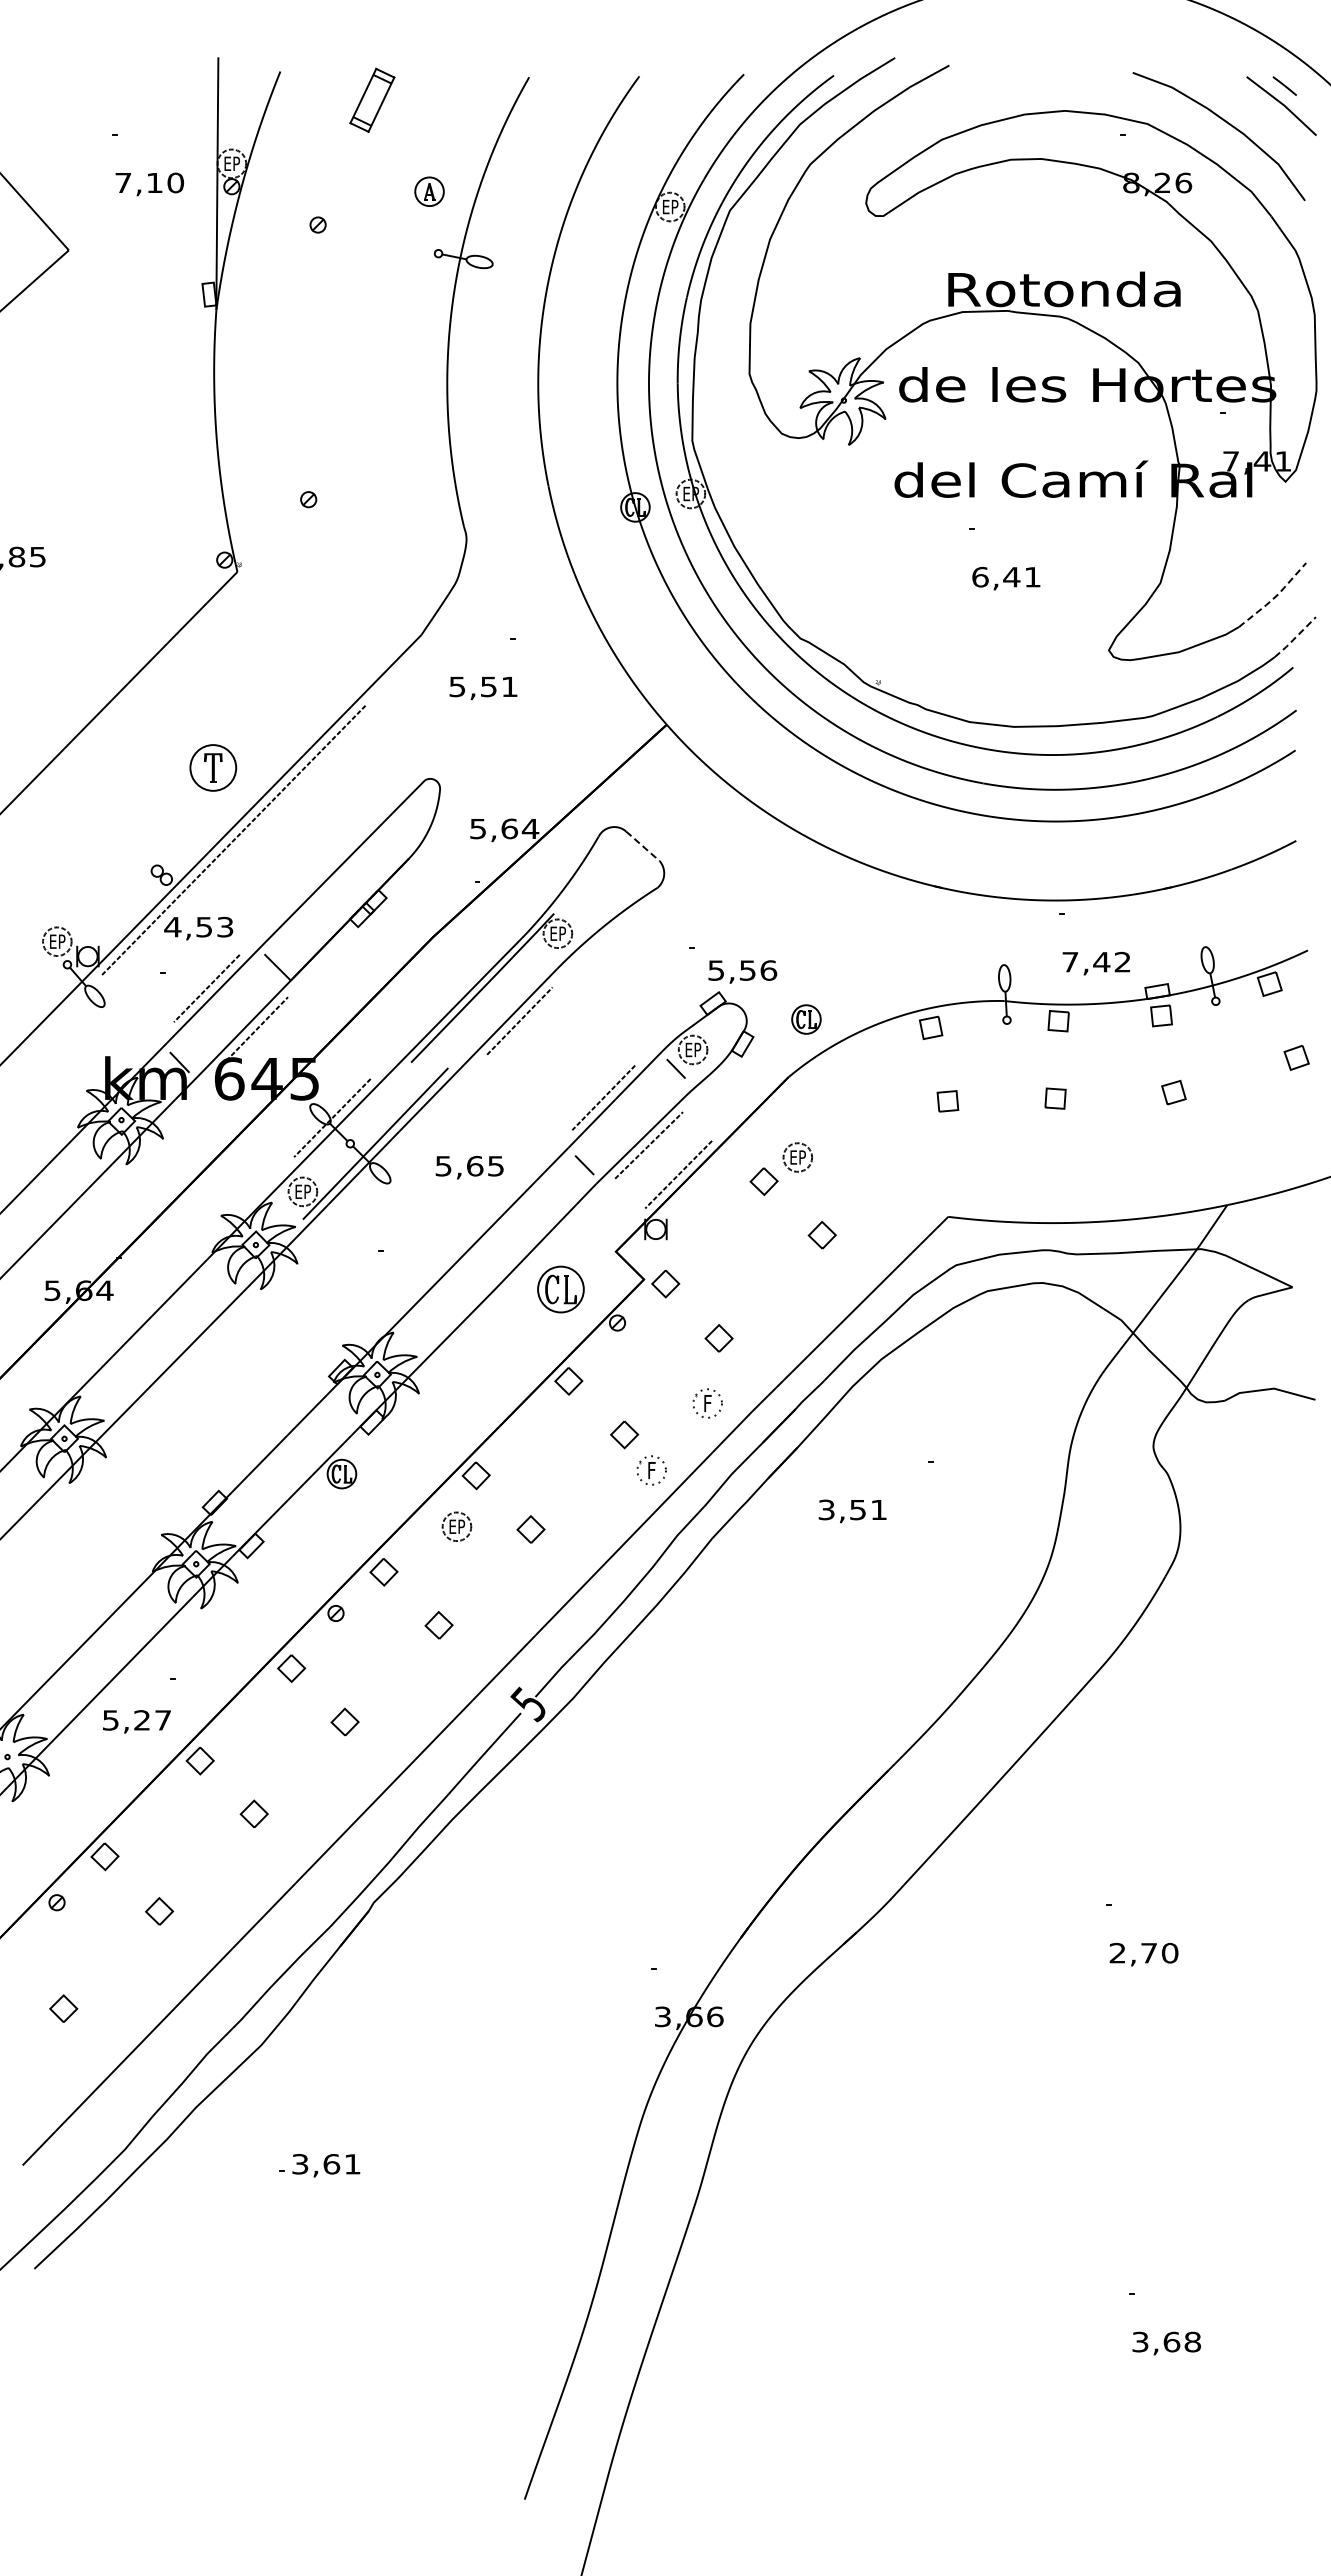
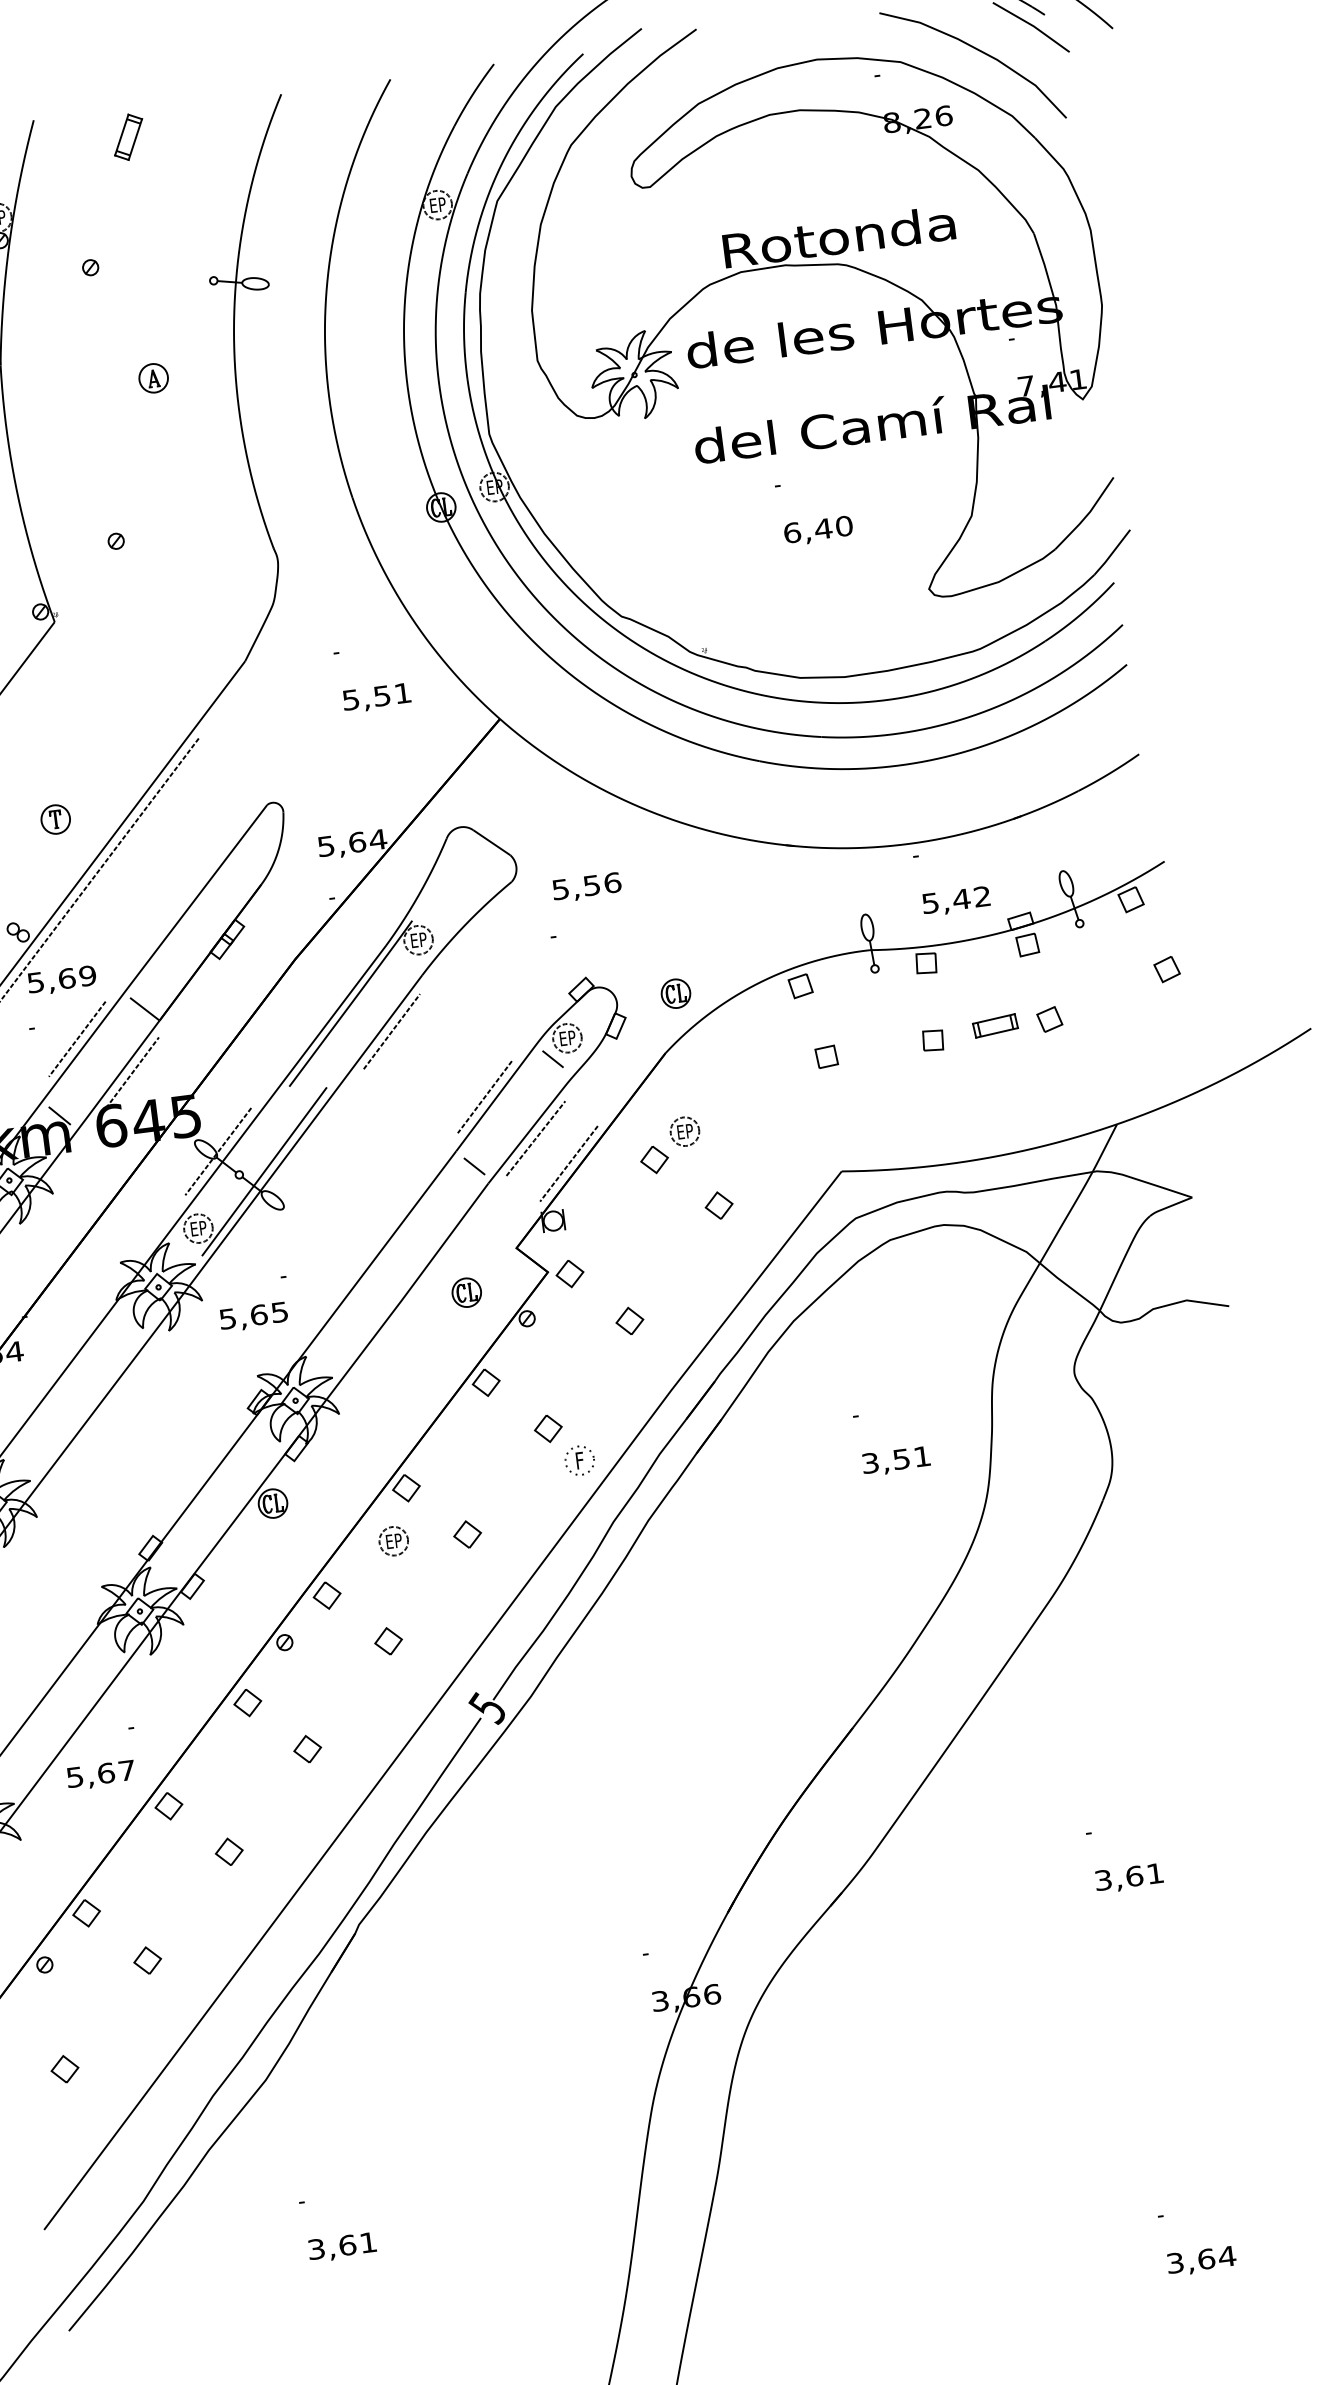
part: (371, 100) -> (127, 137), size x0.71
part: (429, 191) -> (153, 378), moved
text: (1032, 576) -> (843, 525), 6,41 -> 6,40
line: (1275, 597) -> (1087, 515), dashed -> solid
line: (1295, 638) -> (1112, 553), dashed -> solid
text: (483, 688) -> (377, 698), moved
part: (213, 767) -> (55, 819), size x0.62
line: (643, 846) -> (492, 842), dashed -> solid
text: (198, 926) -> (61, 978), 4,53 -> 5,69
text: (1070, 962) -> (930, 903), 7,42 -> 5,42
text: (742, 971) -> (586, 887), moved
part: (1119, 1091) -> (995, 1025), added
text: (469, 1167) -> (253, 1316), moved
part: (560, 1289) -> (466, 1292), size x0.62
part: (707, 1403) -> (626, 1387), removed
text: (852, 1511) -> (896, 1461), moved
text: (142, 1720) -> (106, 1773), 5,27 -> 5,67
text: (1143, 1952) -> (1128, 1876), 2,70 -> 3,61
text: (326, 2165) -> (342, 2247), moved
text: (1192, 2341) -> (1226, 2255), 3,68 -> 3,64

